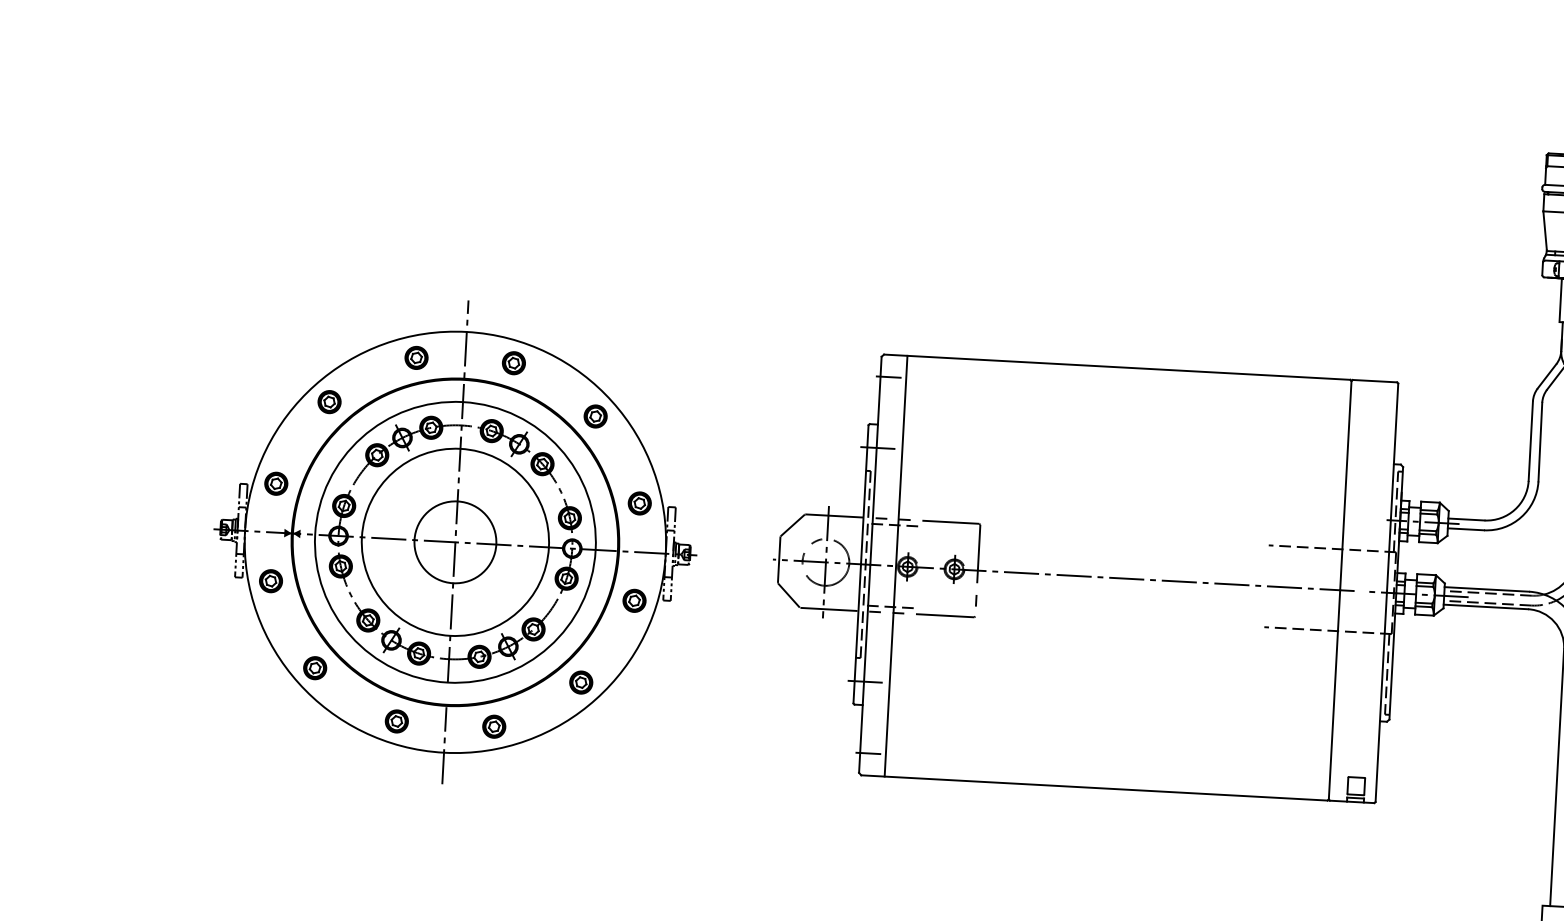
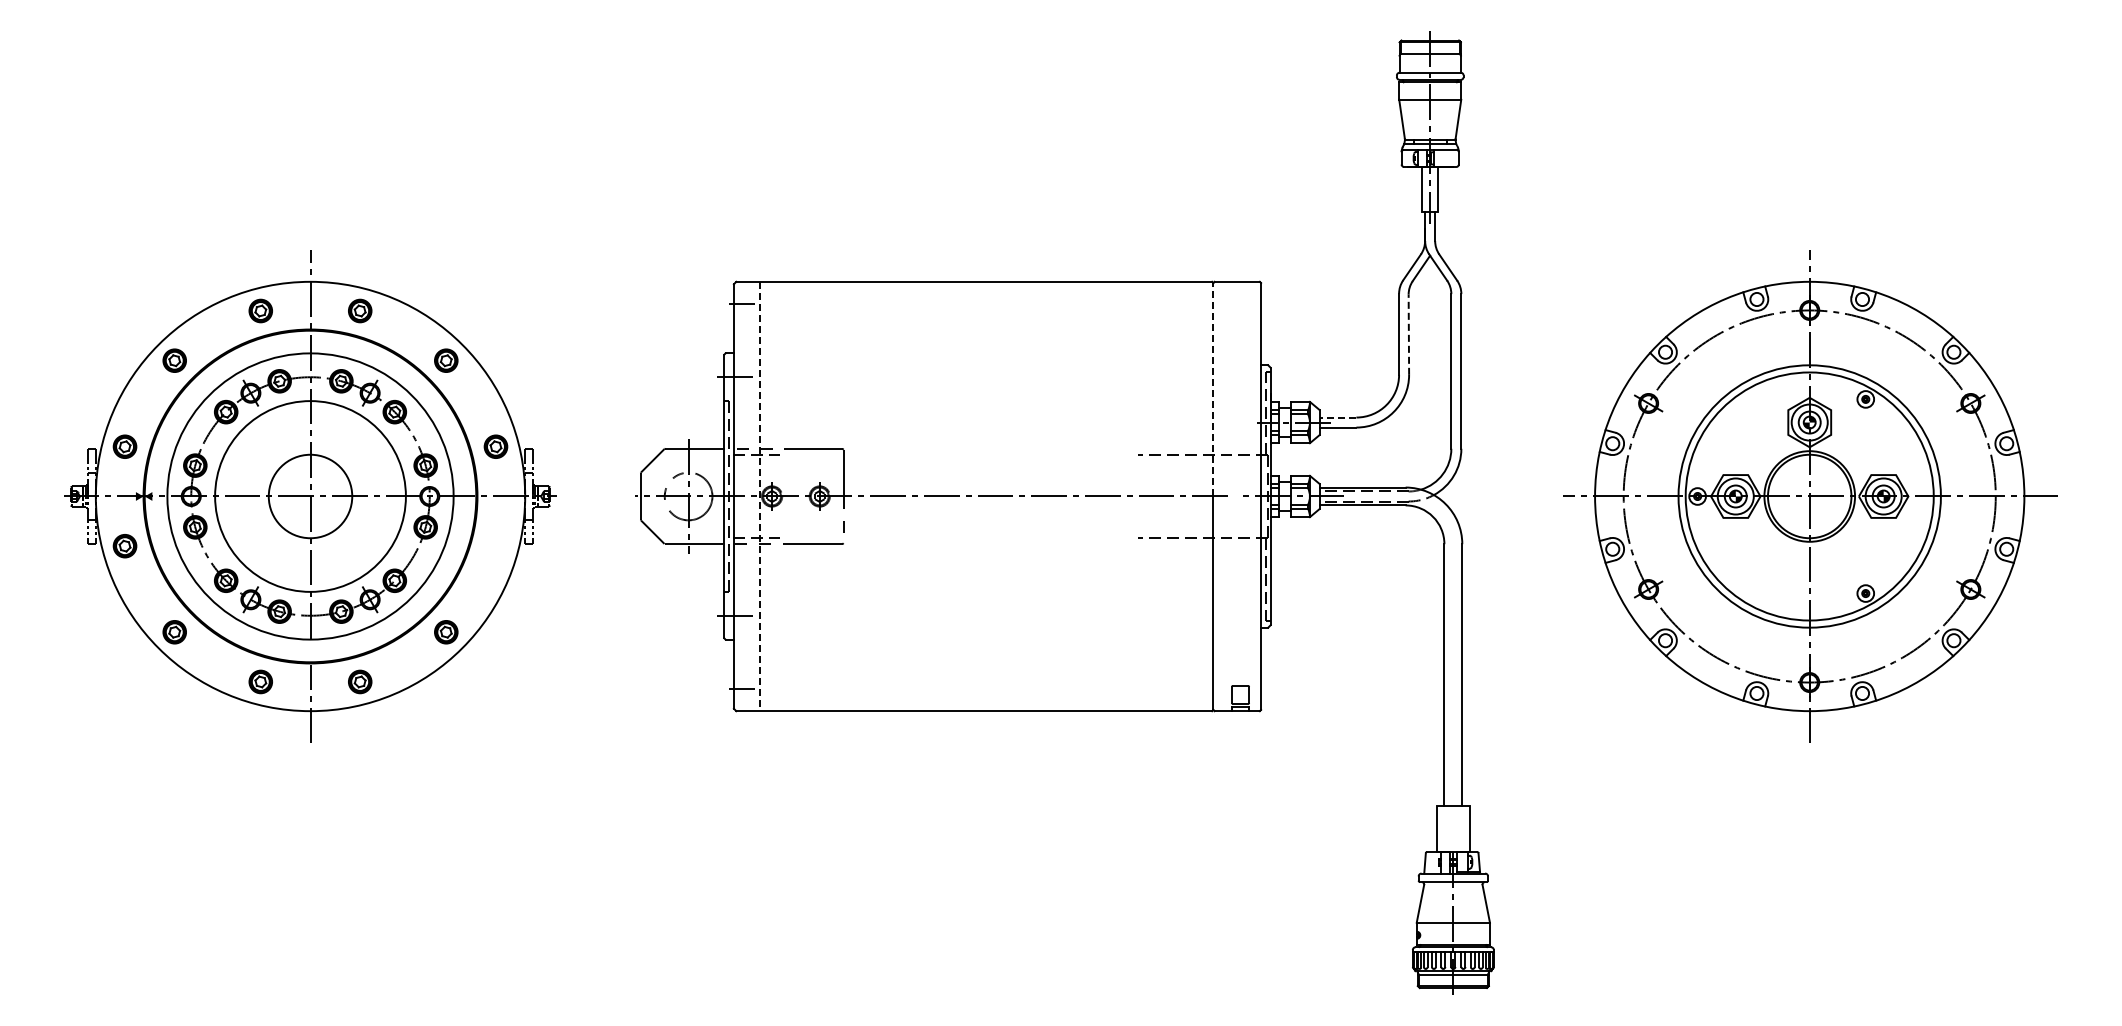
line: (1540, 441) -> (1408, 334), solid -> dashed
line: (1345, 485) -> (1213, 389), solid -> dashed
line: (1466, 519) -> (1337, 417), solid -> dashed
line: (896, 566) -> (760, 496), solid -> dashed
part: (634, 601) -> (495, 546), removed

